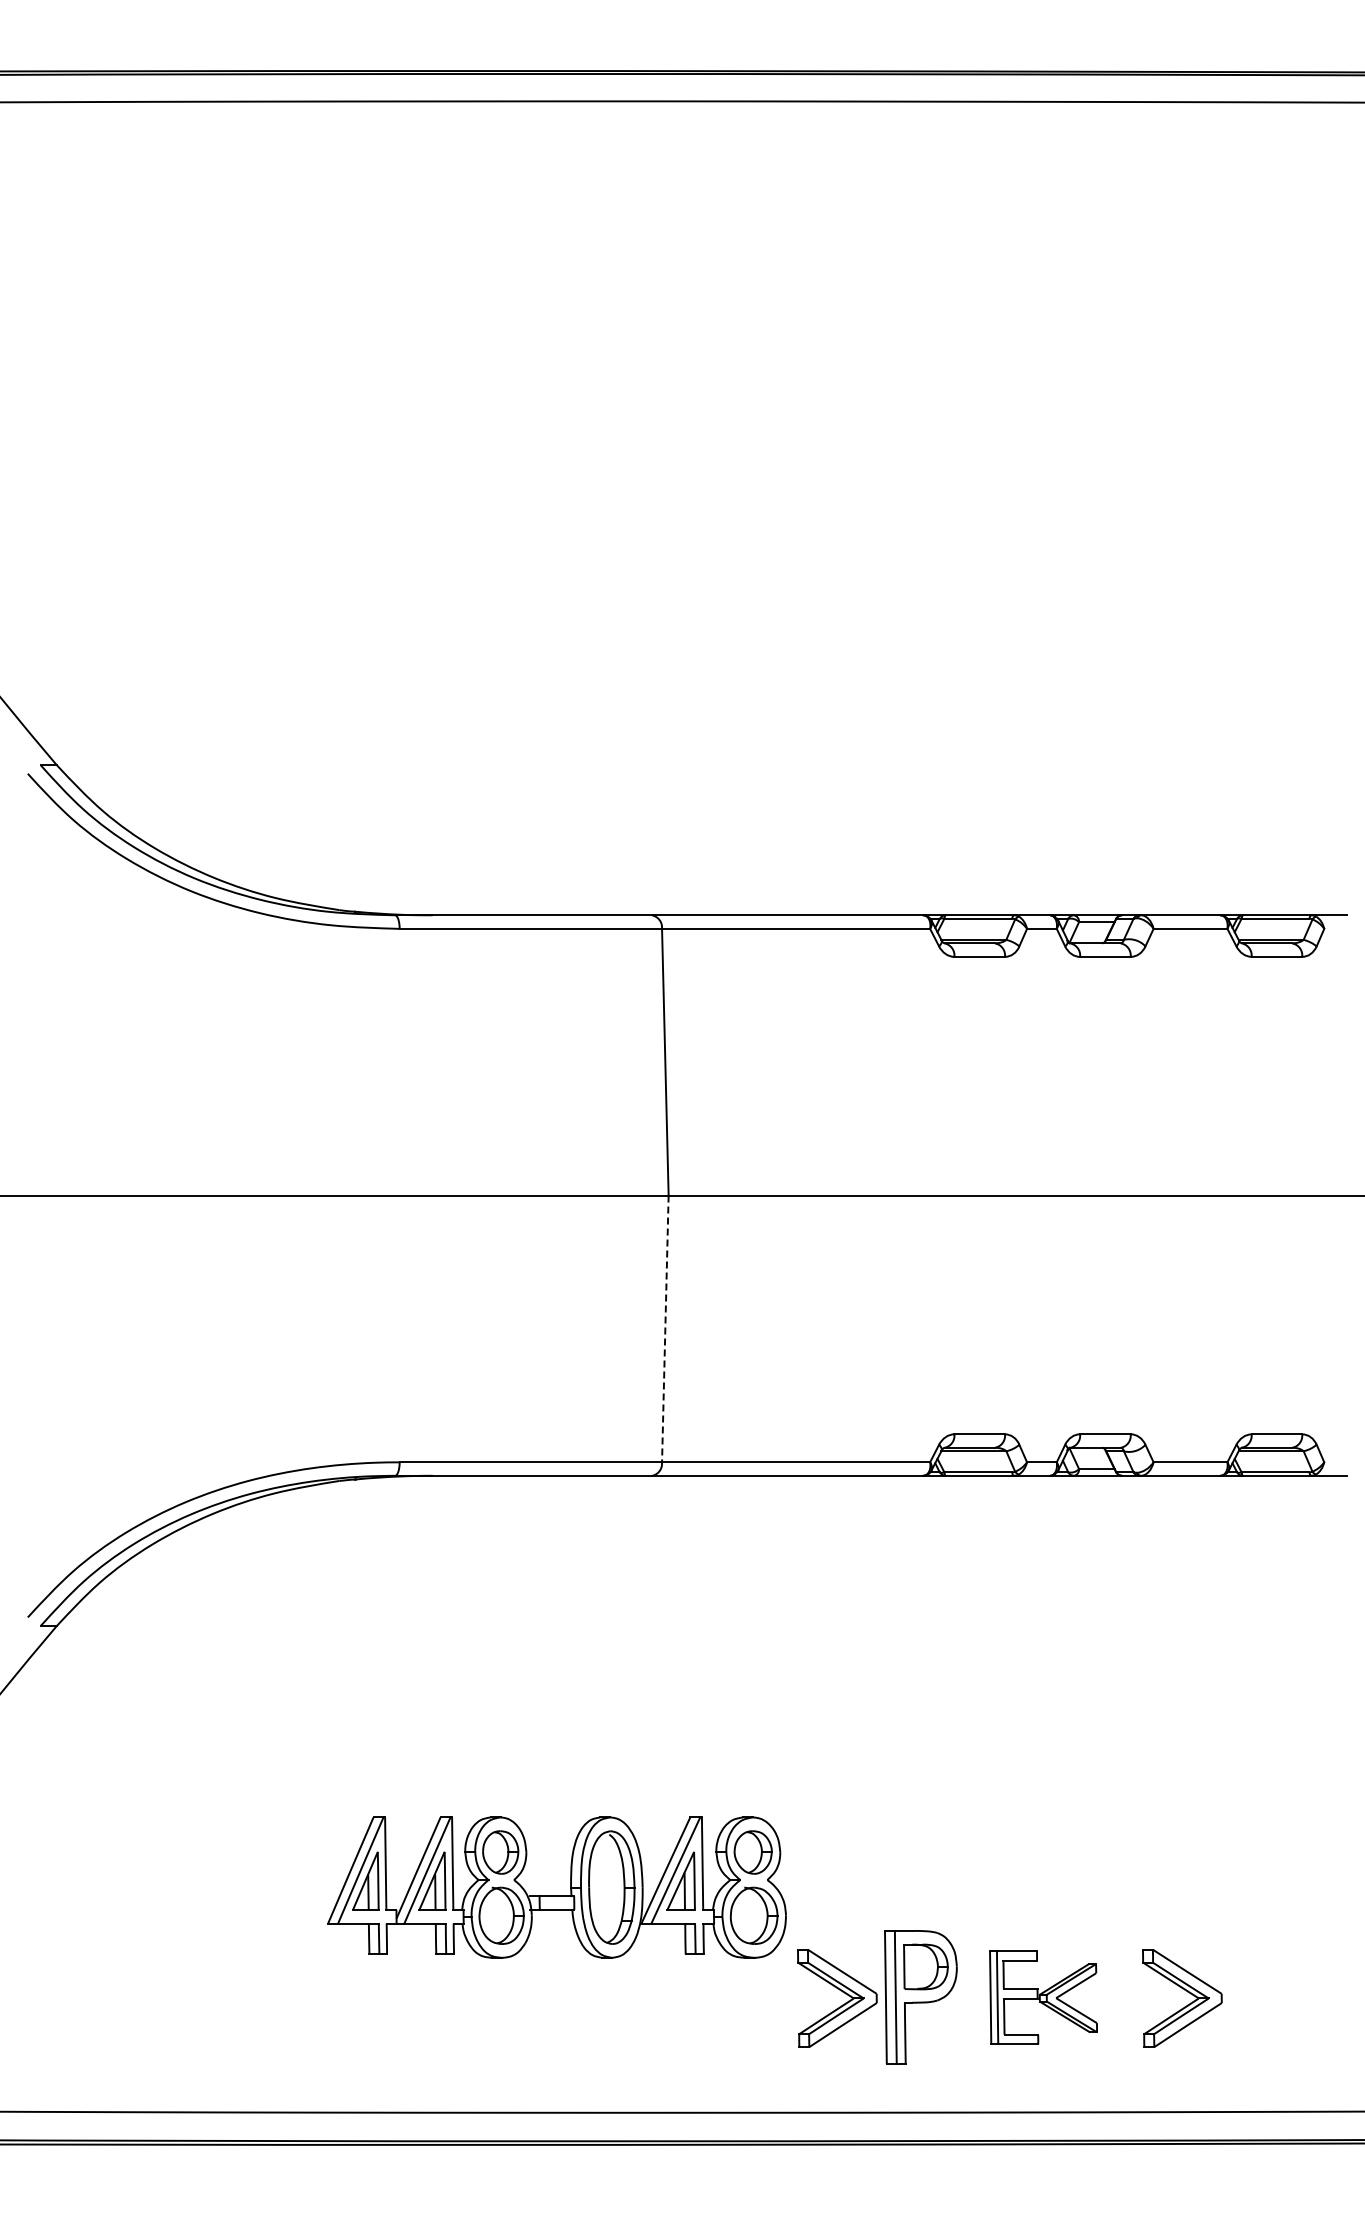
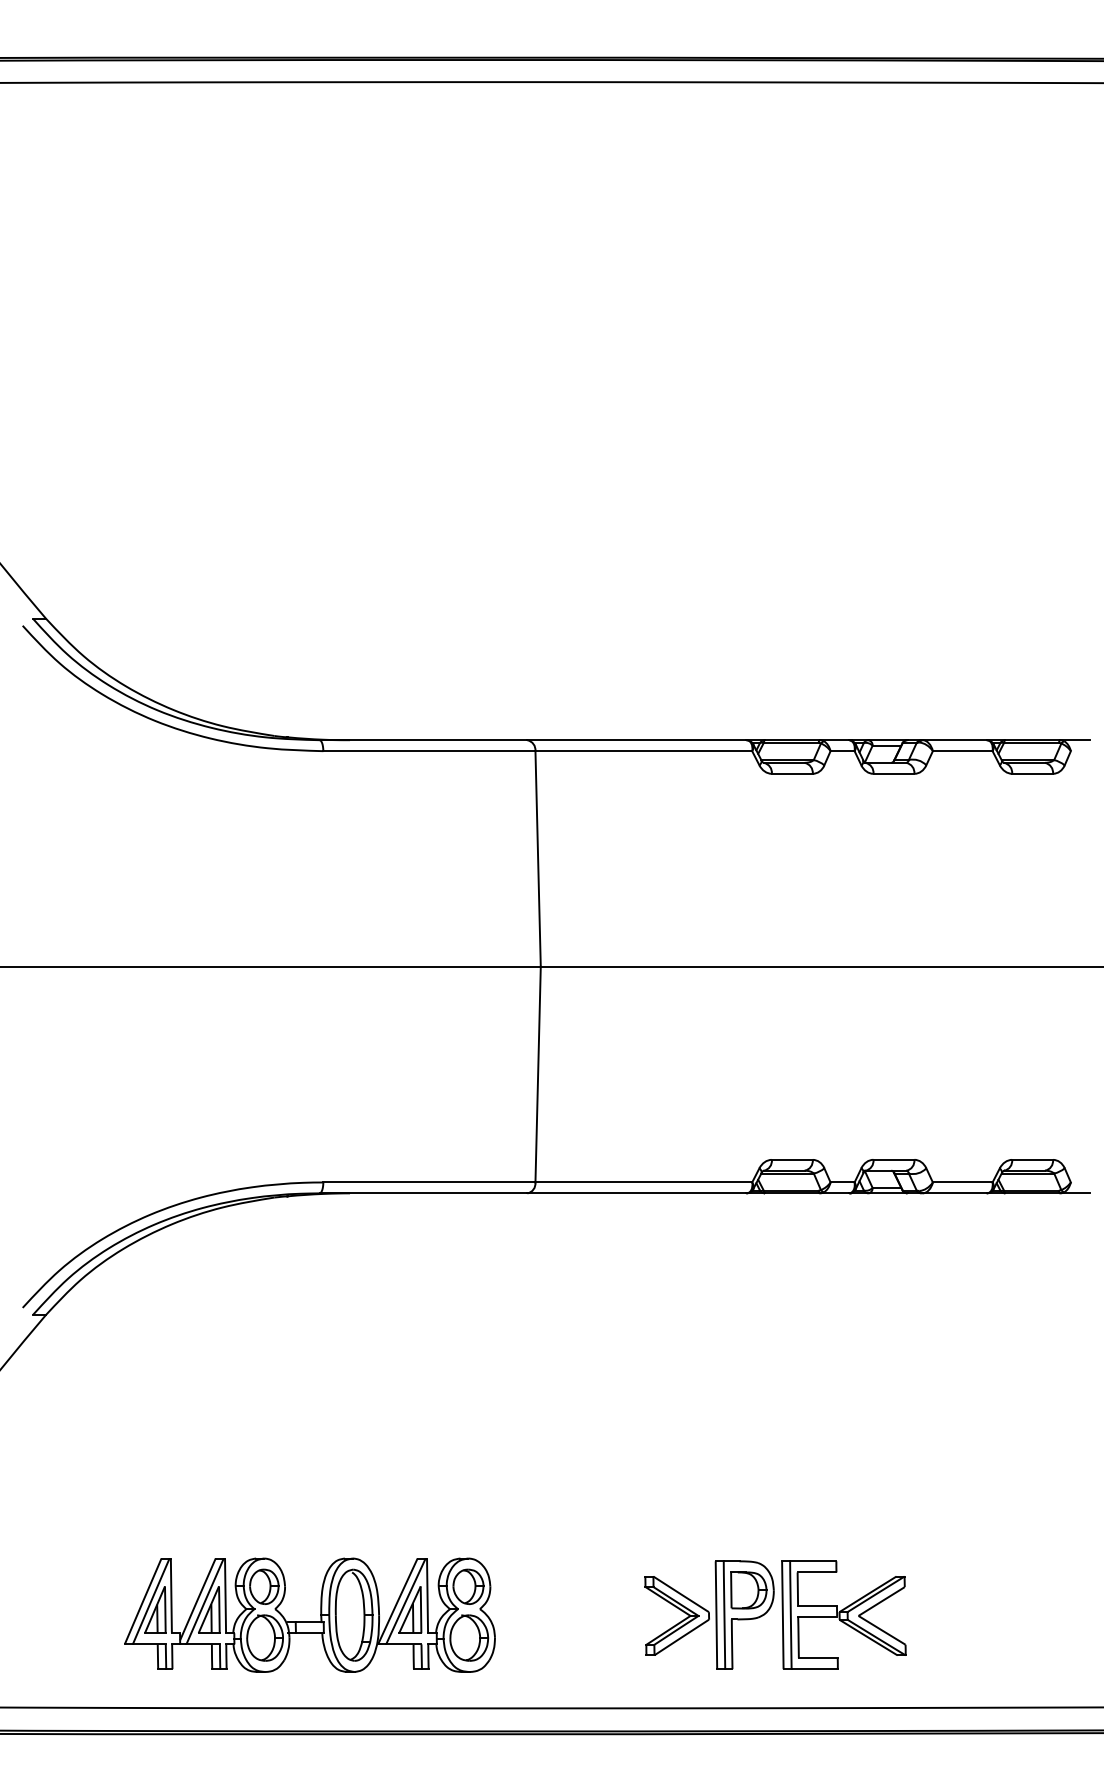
line: (665, 1329) -> (538, 1075), dashed -> solid
part: (556, 1895) -> (309, 1621), moved
part: (1187, 1992) -> (960, 1611), removed
part: (1043, 1997) -> (843, 1615), size x1.43

